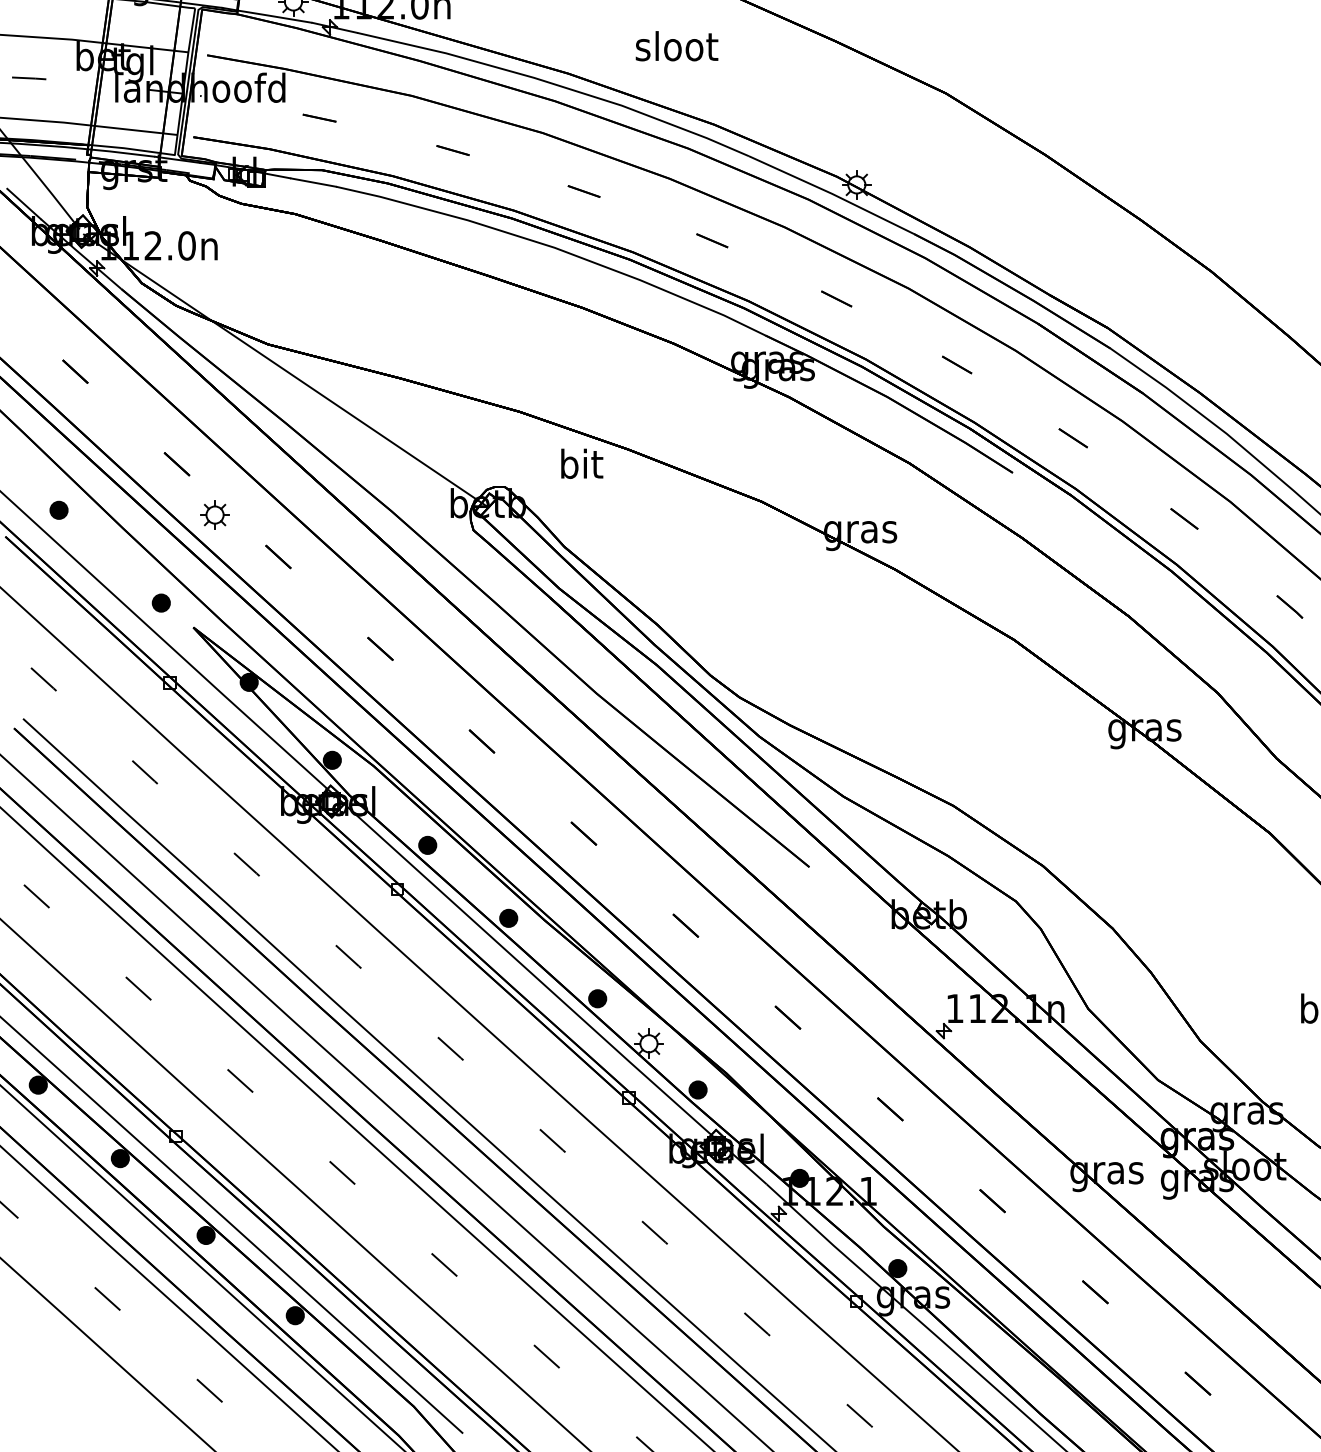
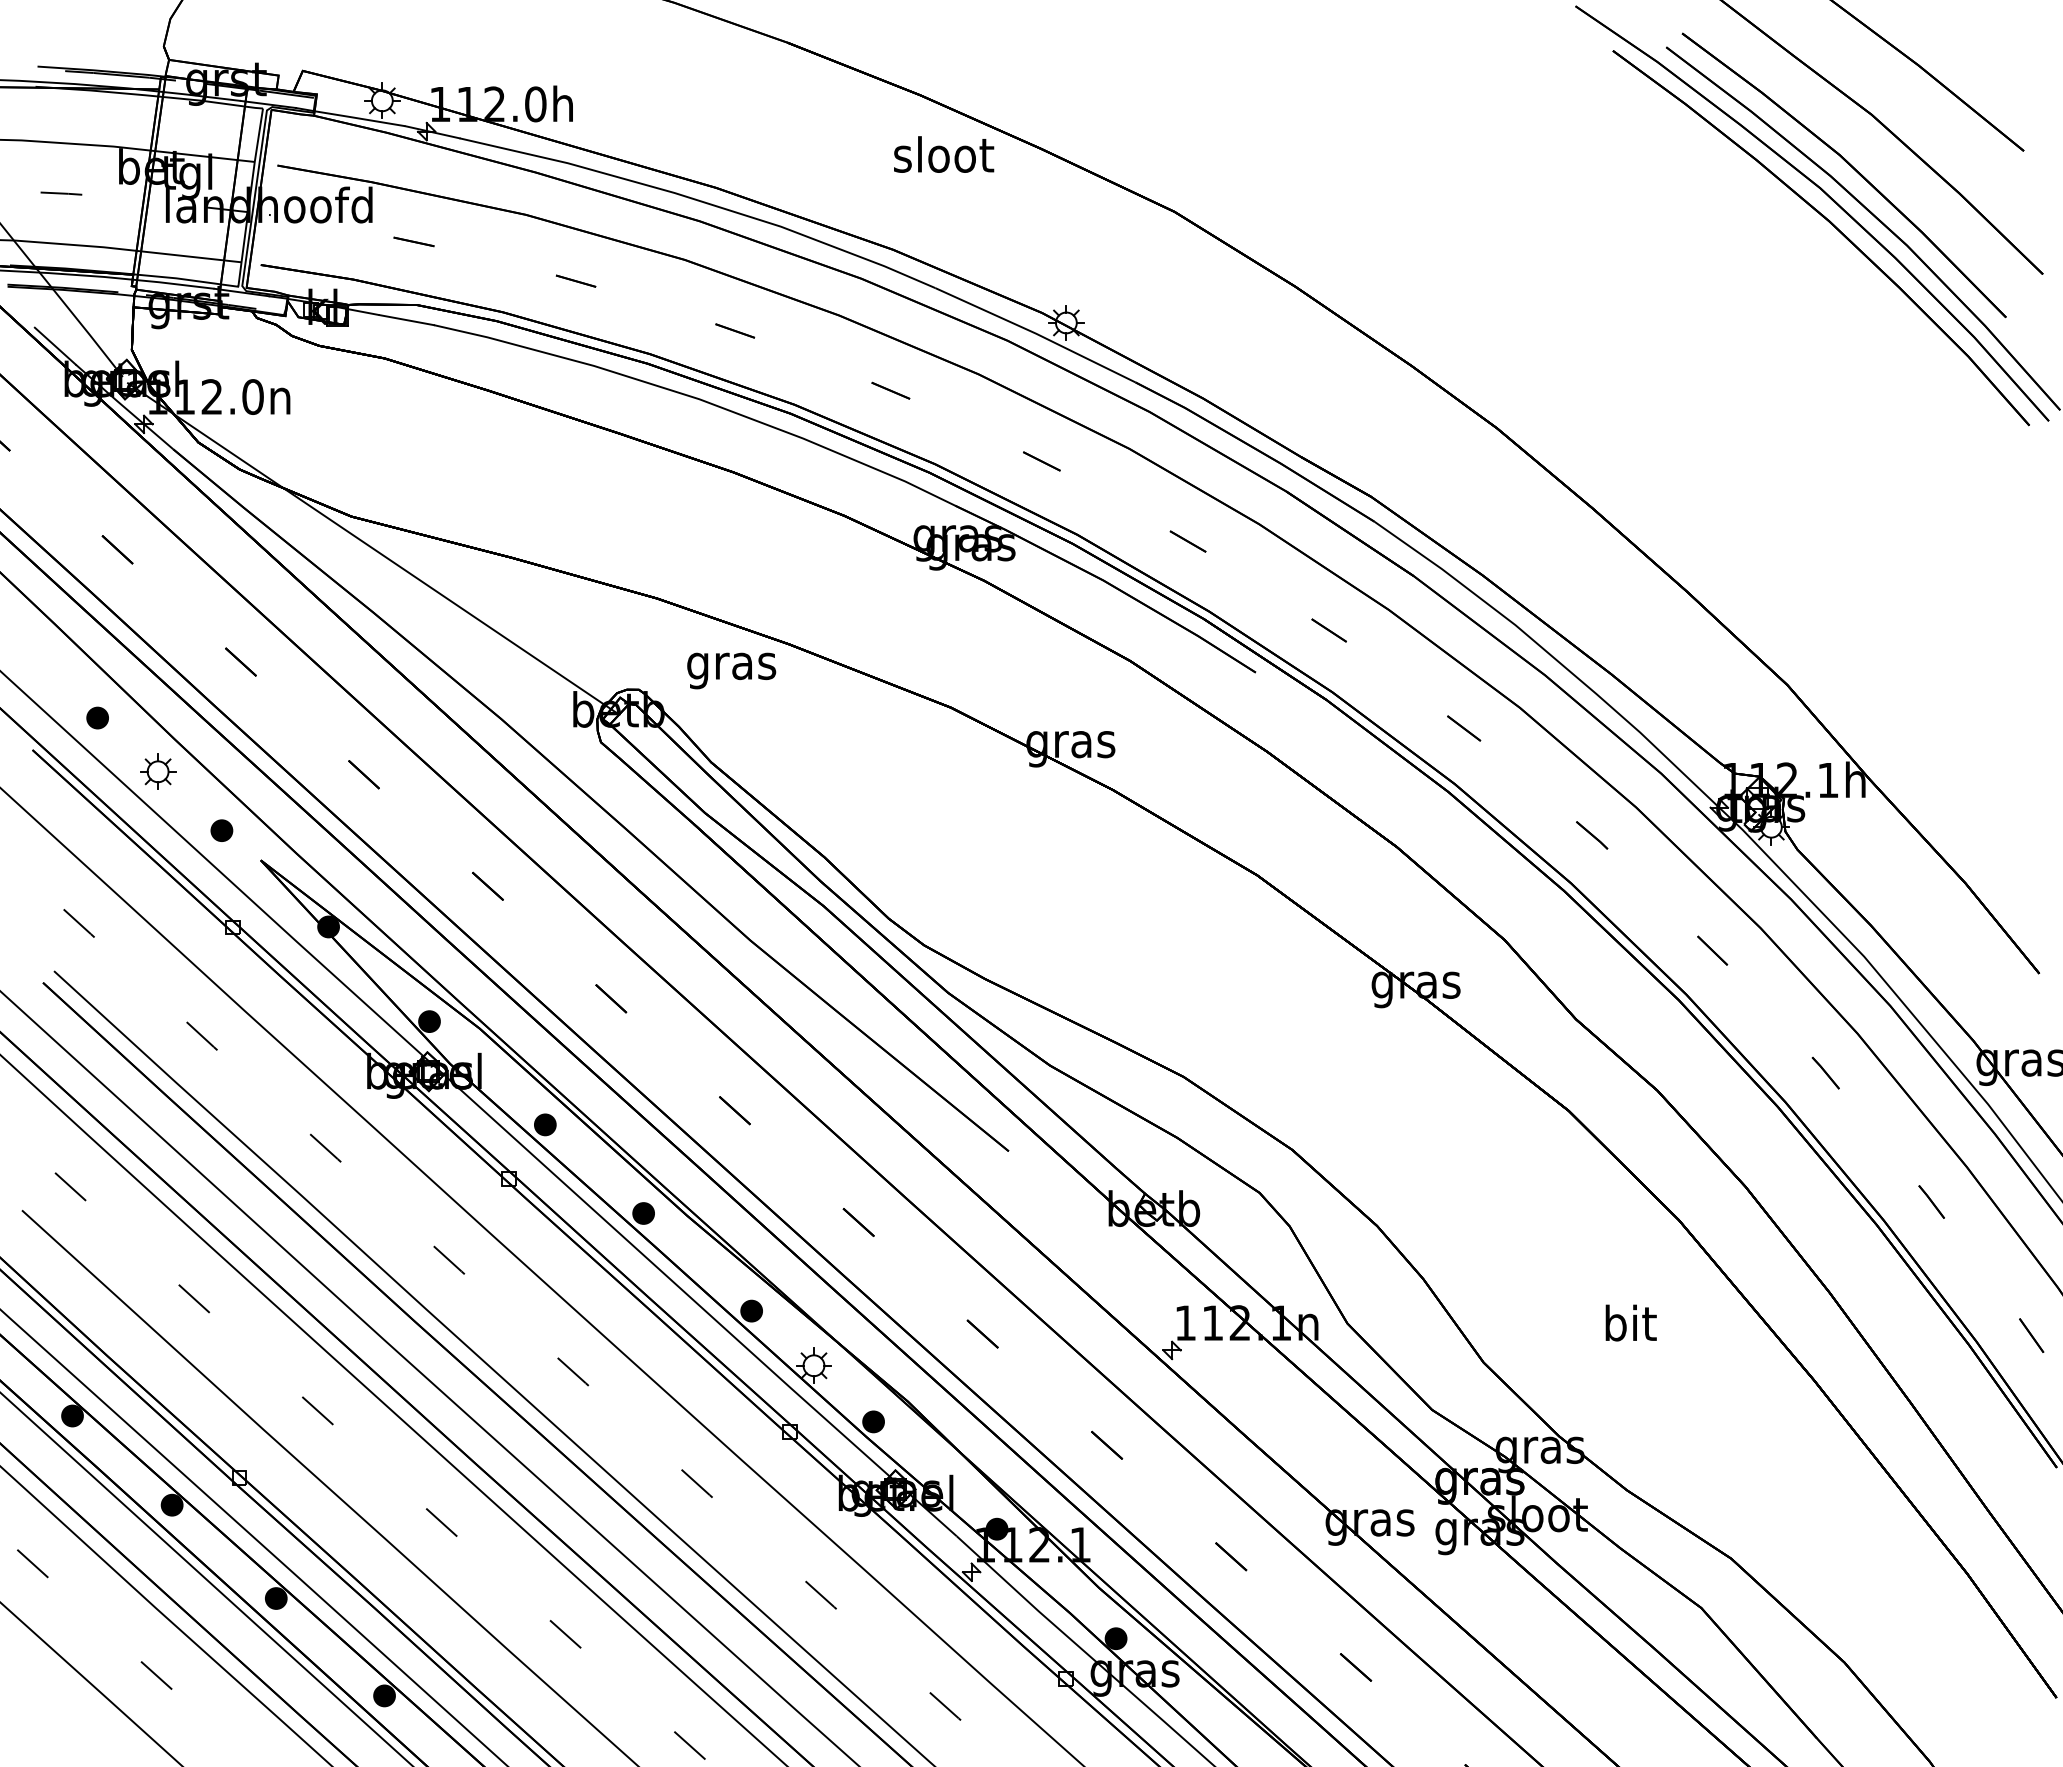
text: (677, 46) -> (944, 154), moved
text: (581, 467) -> (731, 666), bit -> gras
part: (215, 514) -> (158, 771), moved

